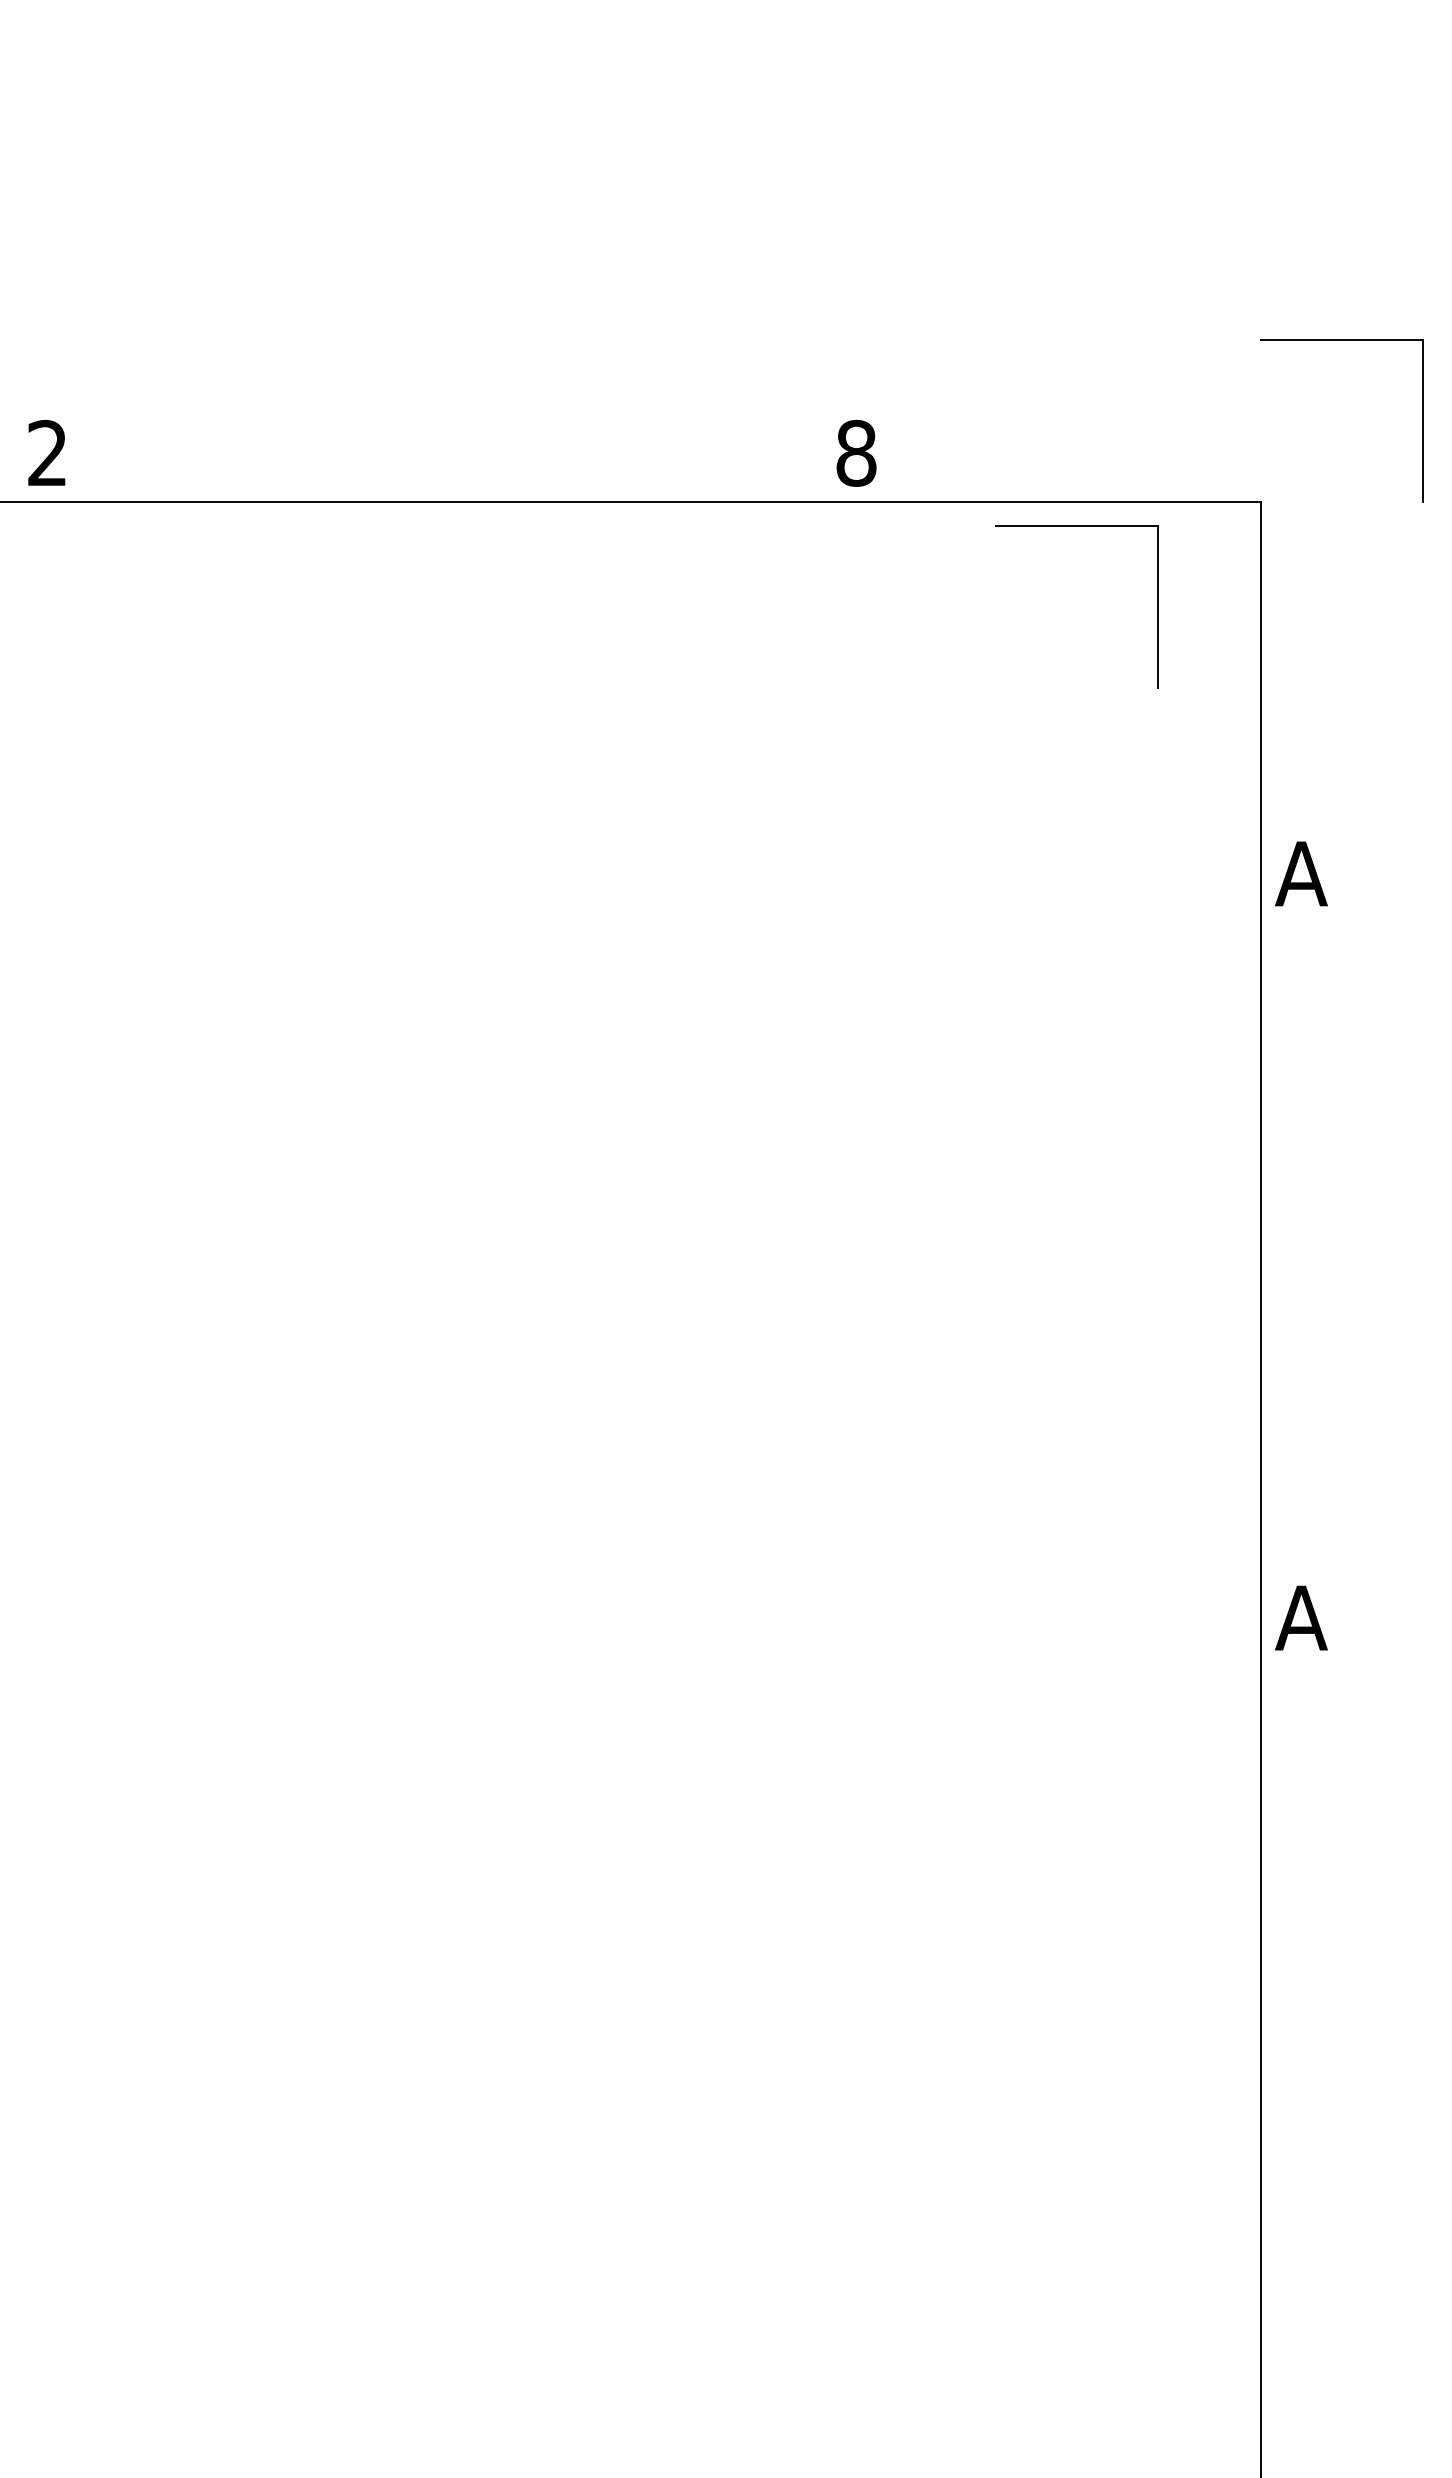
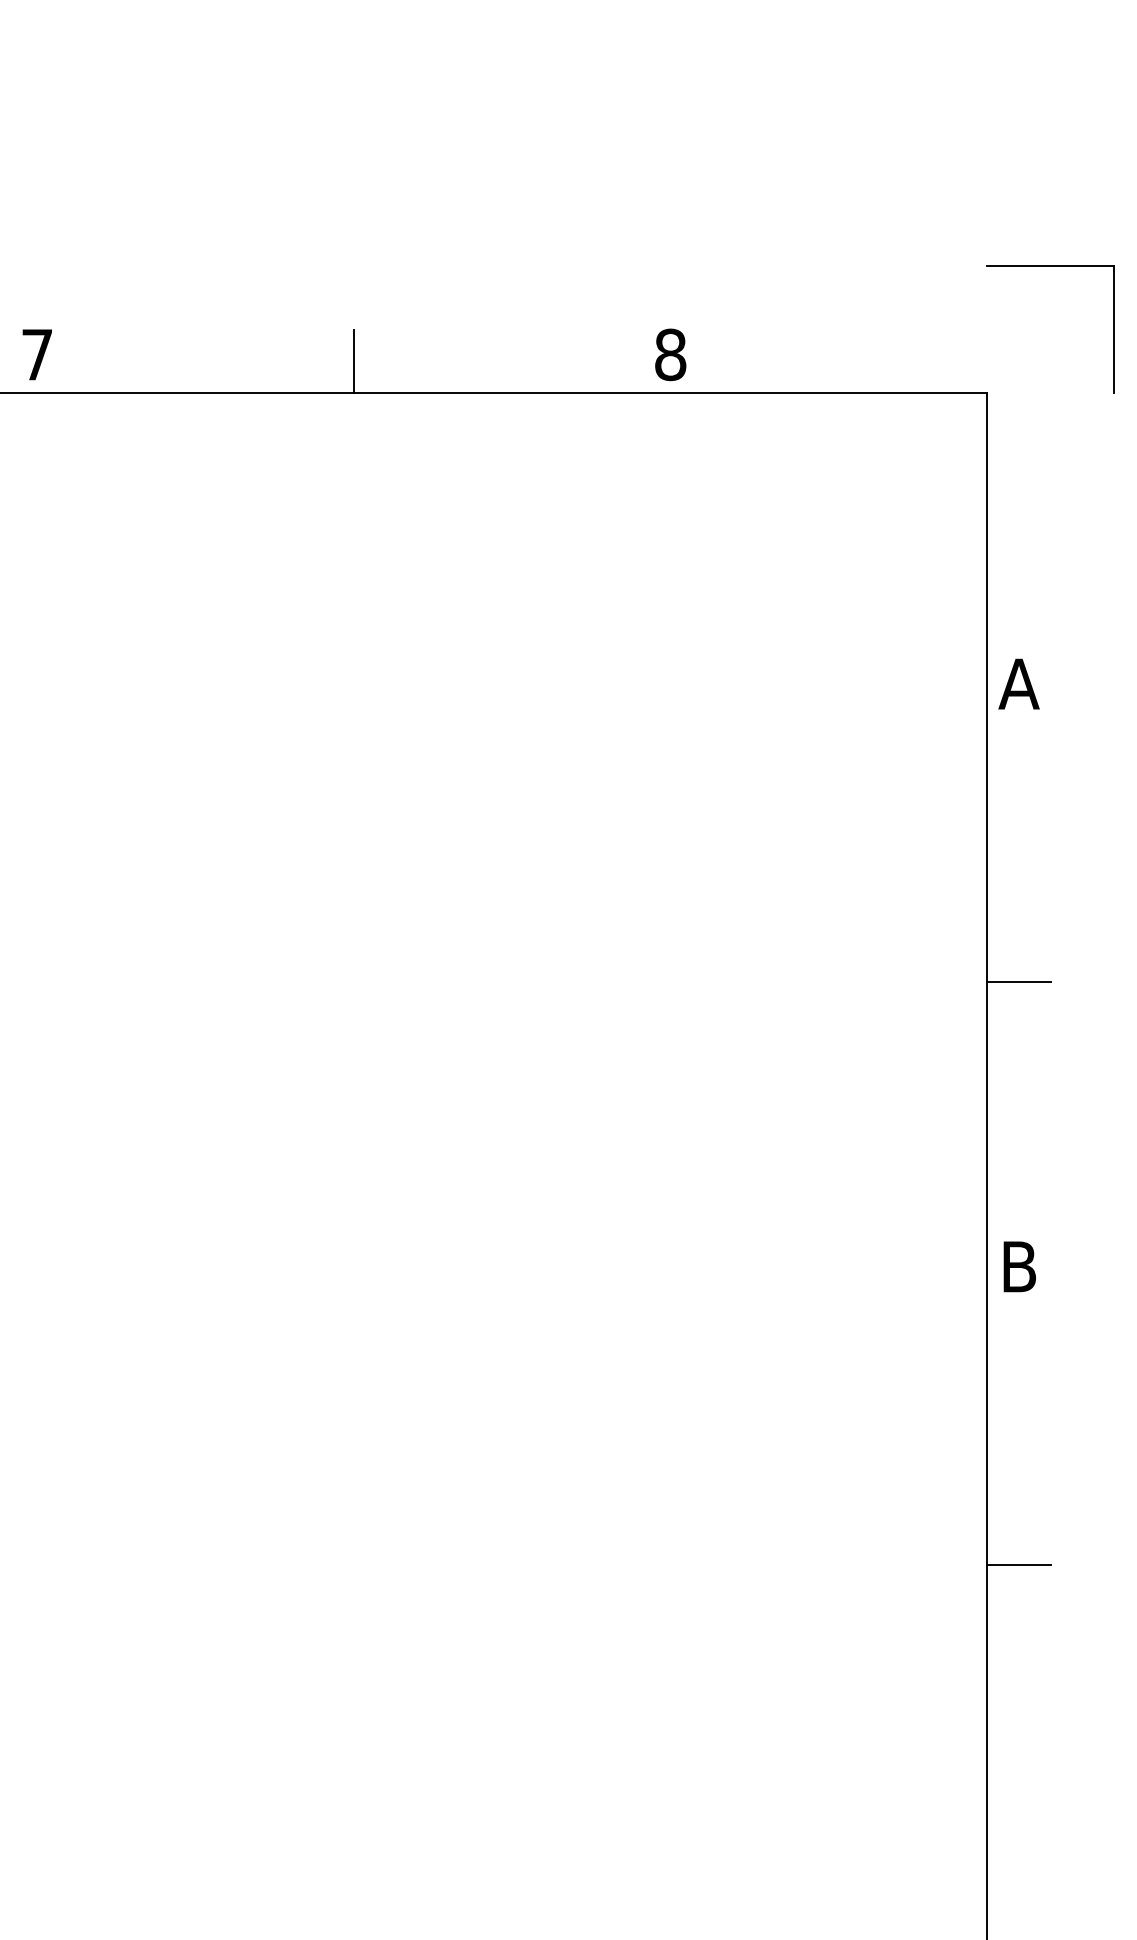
text: (47, 452) -> (37, 354), 2 -> 7
line: (452, 461) -> (354, 361), added
part: (1076, 526) -> (842, 412), removed
line: (1301, 1254) -> (1019, 982), added
text: (1301, 1617) -> (1019, 1266), A -> B
line: (1301, 1998) -> (1019, 1564), added

